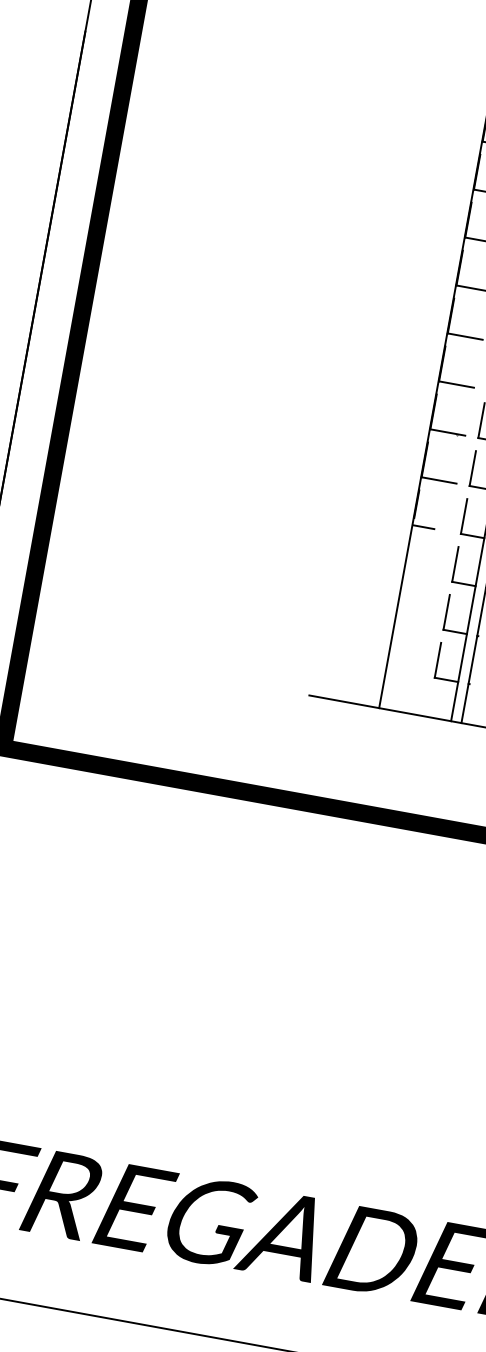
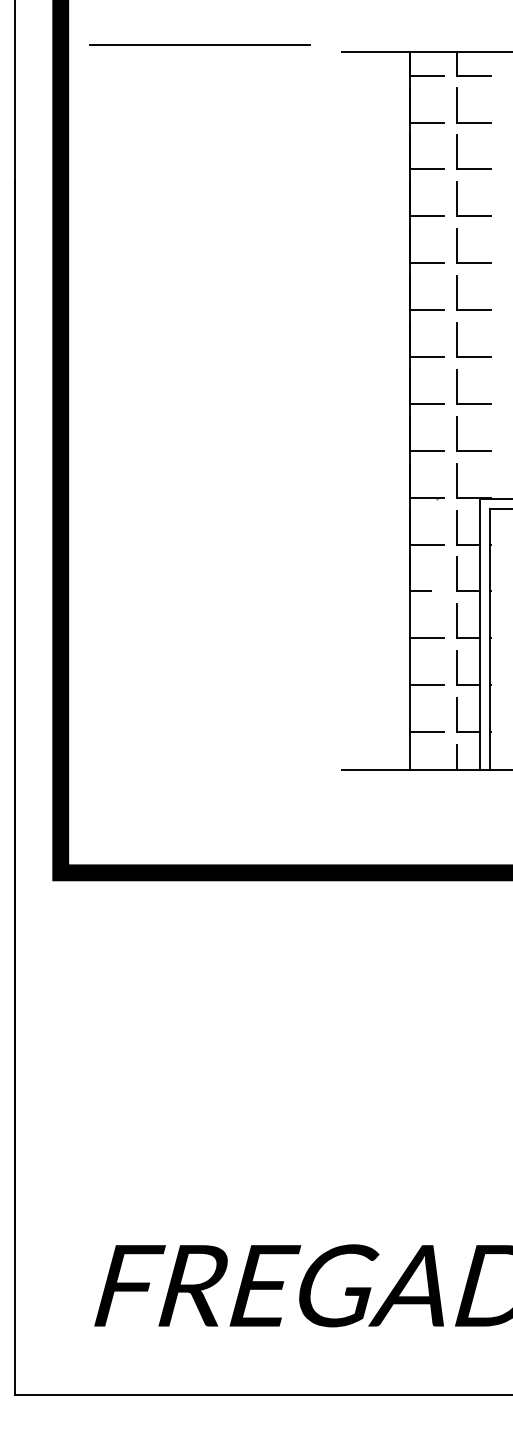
line: (421, 576) -> (427, 638), added
line: (413, 624) -> (427, 685), added
line: (404, 672) -> (427, 732), added
line: (430, 703) -> (457, 757), added

